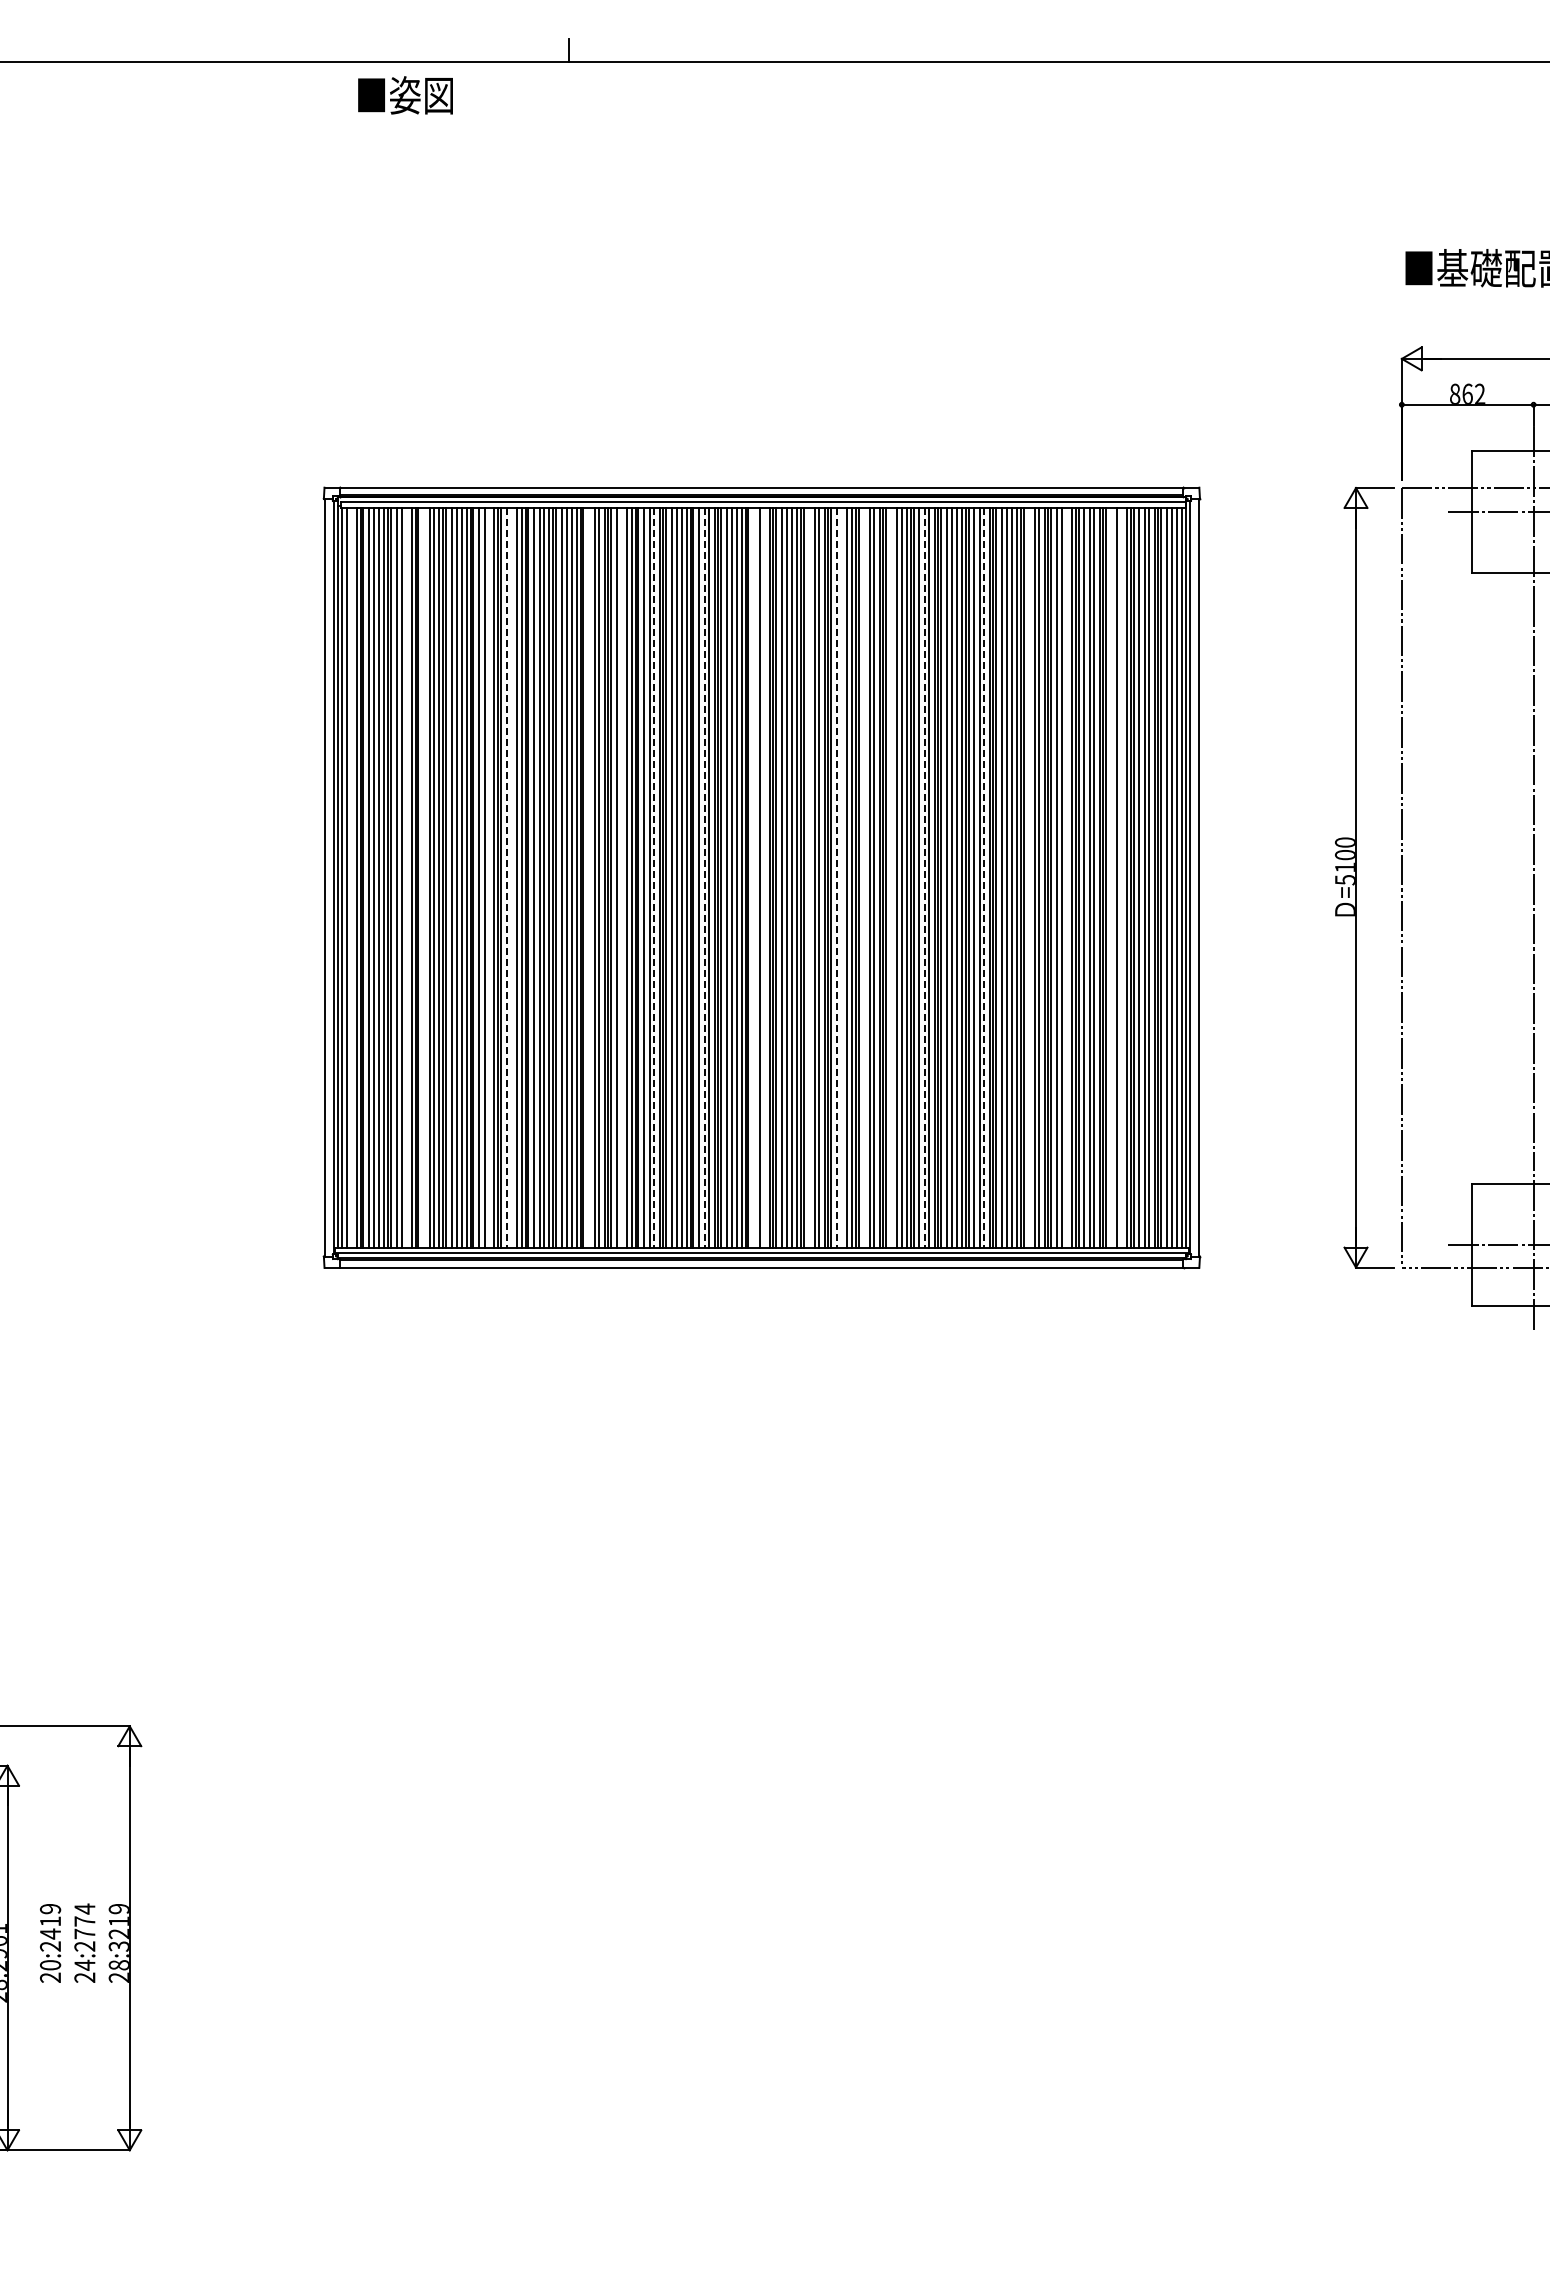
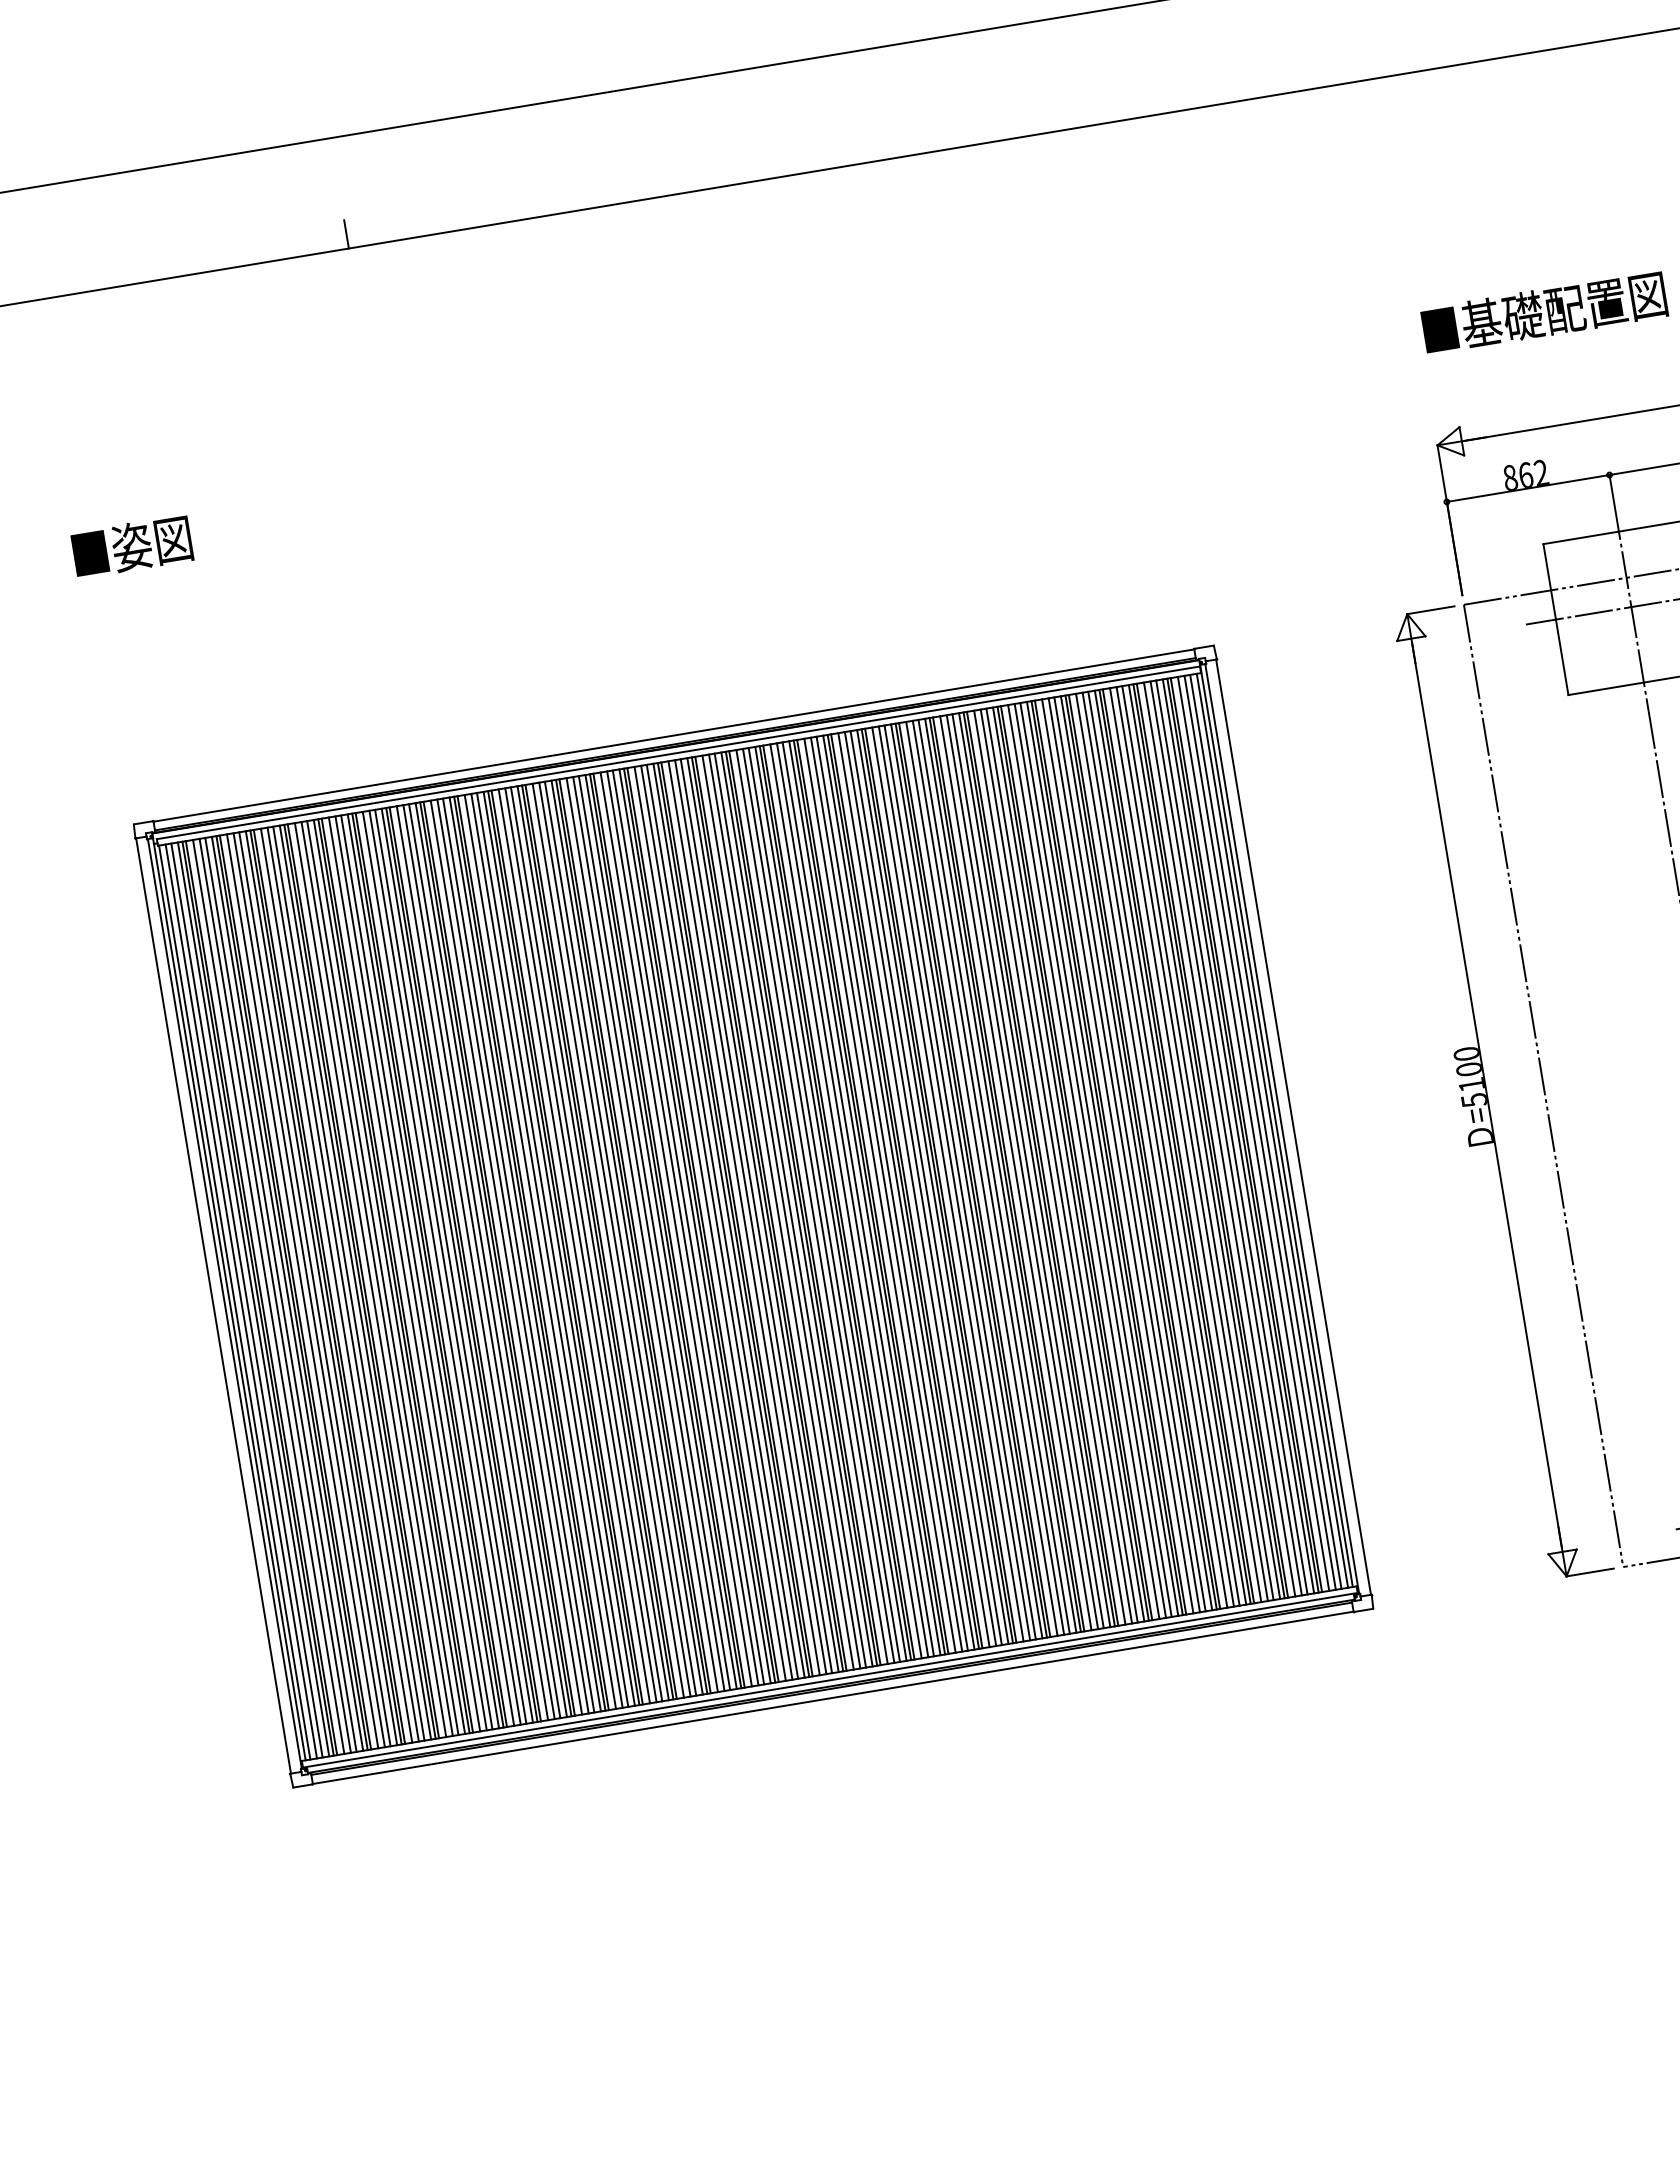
text: (405, 95) -> (132, 546), moved
line: (351, 877) -> (246, 1300), added
line: (406, 877) -> (314, 1288), added
line: (424, 877) -> (336, 1285), added
line: (489, 877) -> (417, 1272), added
line: (512, 877) -> (445, 1267), added
line: (589, 877) -> (540, 1251), added
line: (622, 877) -> (581, 1244), added
line: (754, 877) -> (744, 1217), added
line: (764, 877) -> (756, 1215), added
line: (809, 877) -> (812, 1206), added
line: (842, 877) -> (852, 1199), added
line: (864, 877) -> (880, 1195), added
line: (891, 877) -> (913, 1189), added
line: (1029, 877) -> (1083, 1161), added
line: (1066, 877) -> (1129, 1154), added
line: (1111, 877) -> (1185, 1144), added
line: (1121, 877) -> (1197, 1142), added
line: (506, 878) -> (438, 1269), dashed -> solid
line: (654, 878) -> (621, 1239), dashed -> solid
line: (704, 878) -> (682, 1229), dashed -> solid
line: (836, 878) -> (845, 1202), dashed -> solid
line: (924, 878) -> (954, 1184), dashed -> solid
line: (984, 878) -> (1028, 1172), dashed -> solid

